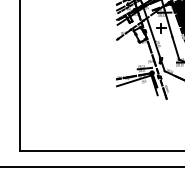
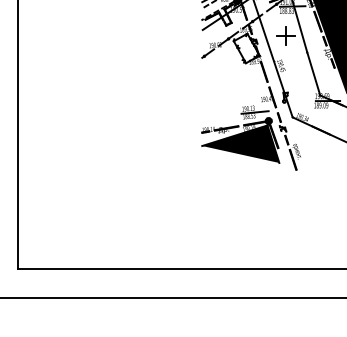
fill: (137, 85) -> (241, 144), added

